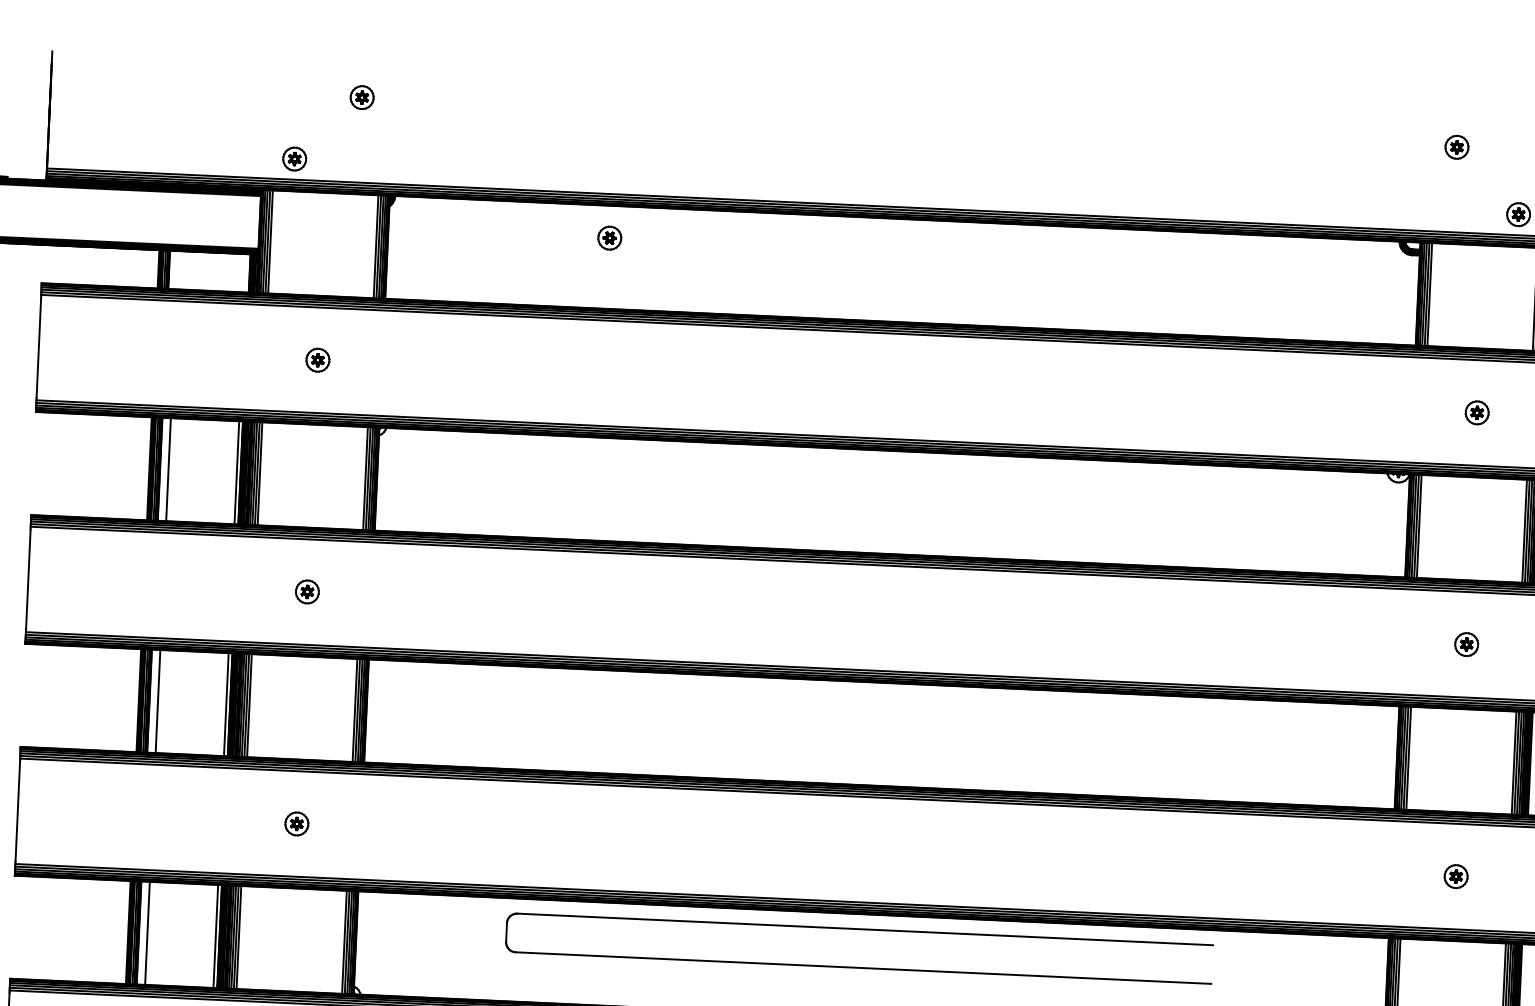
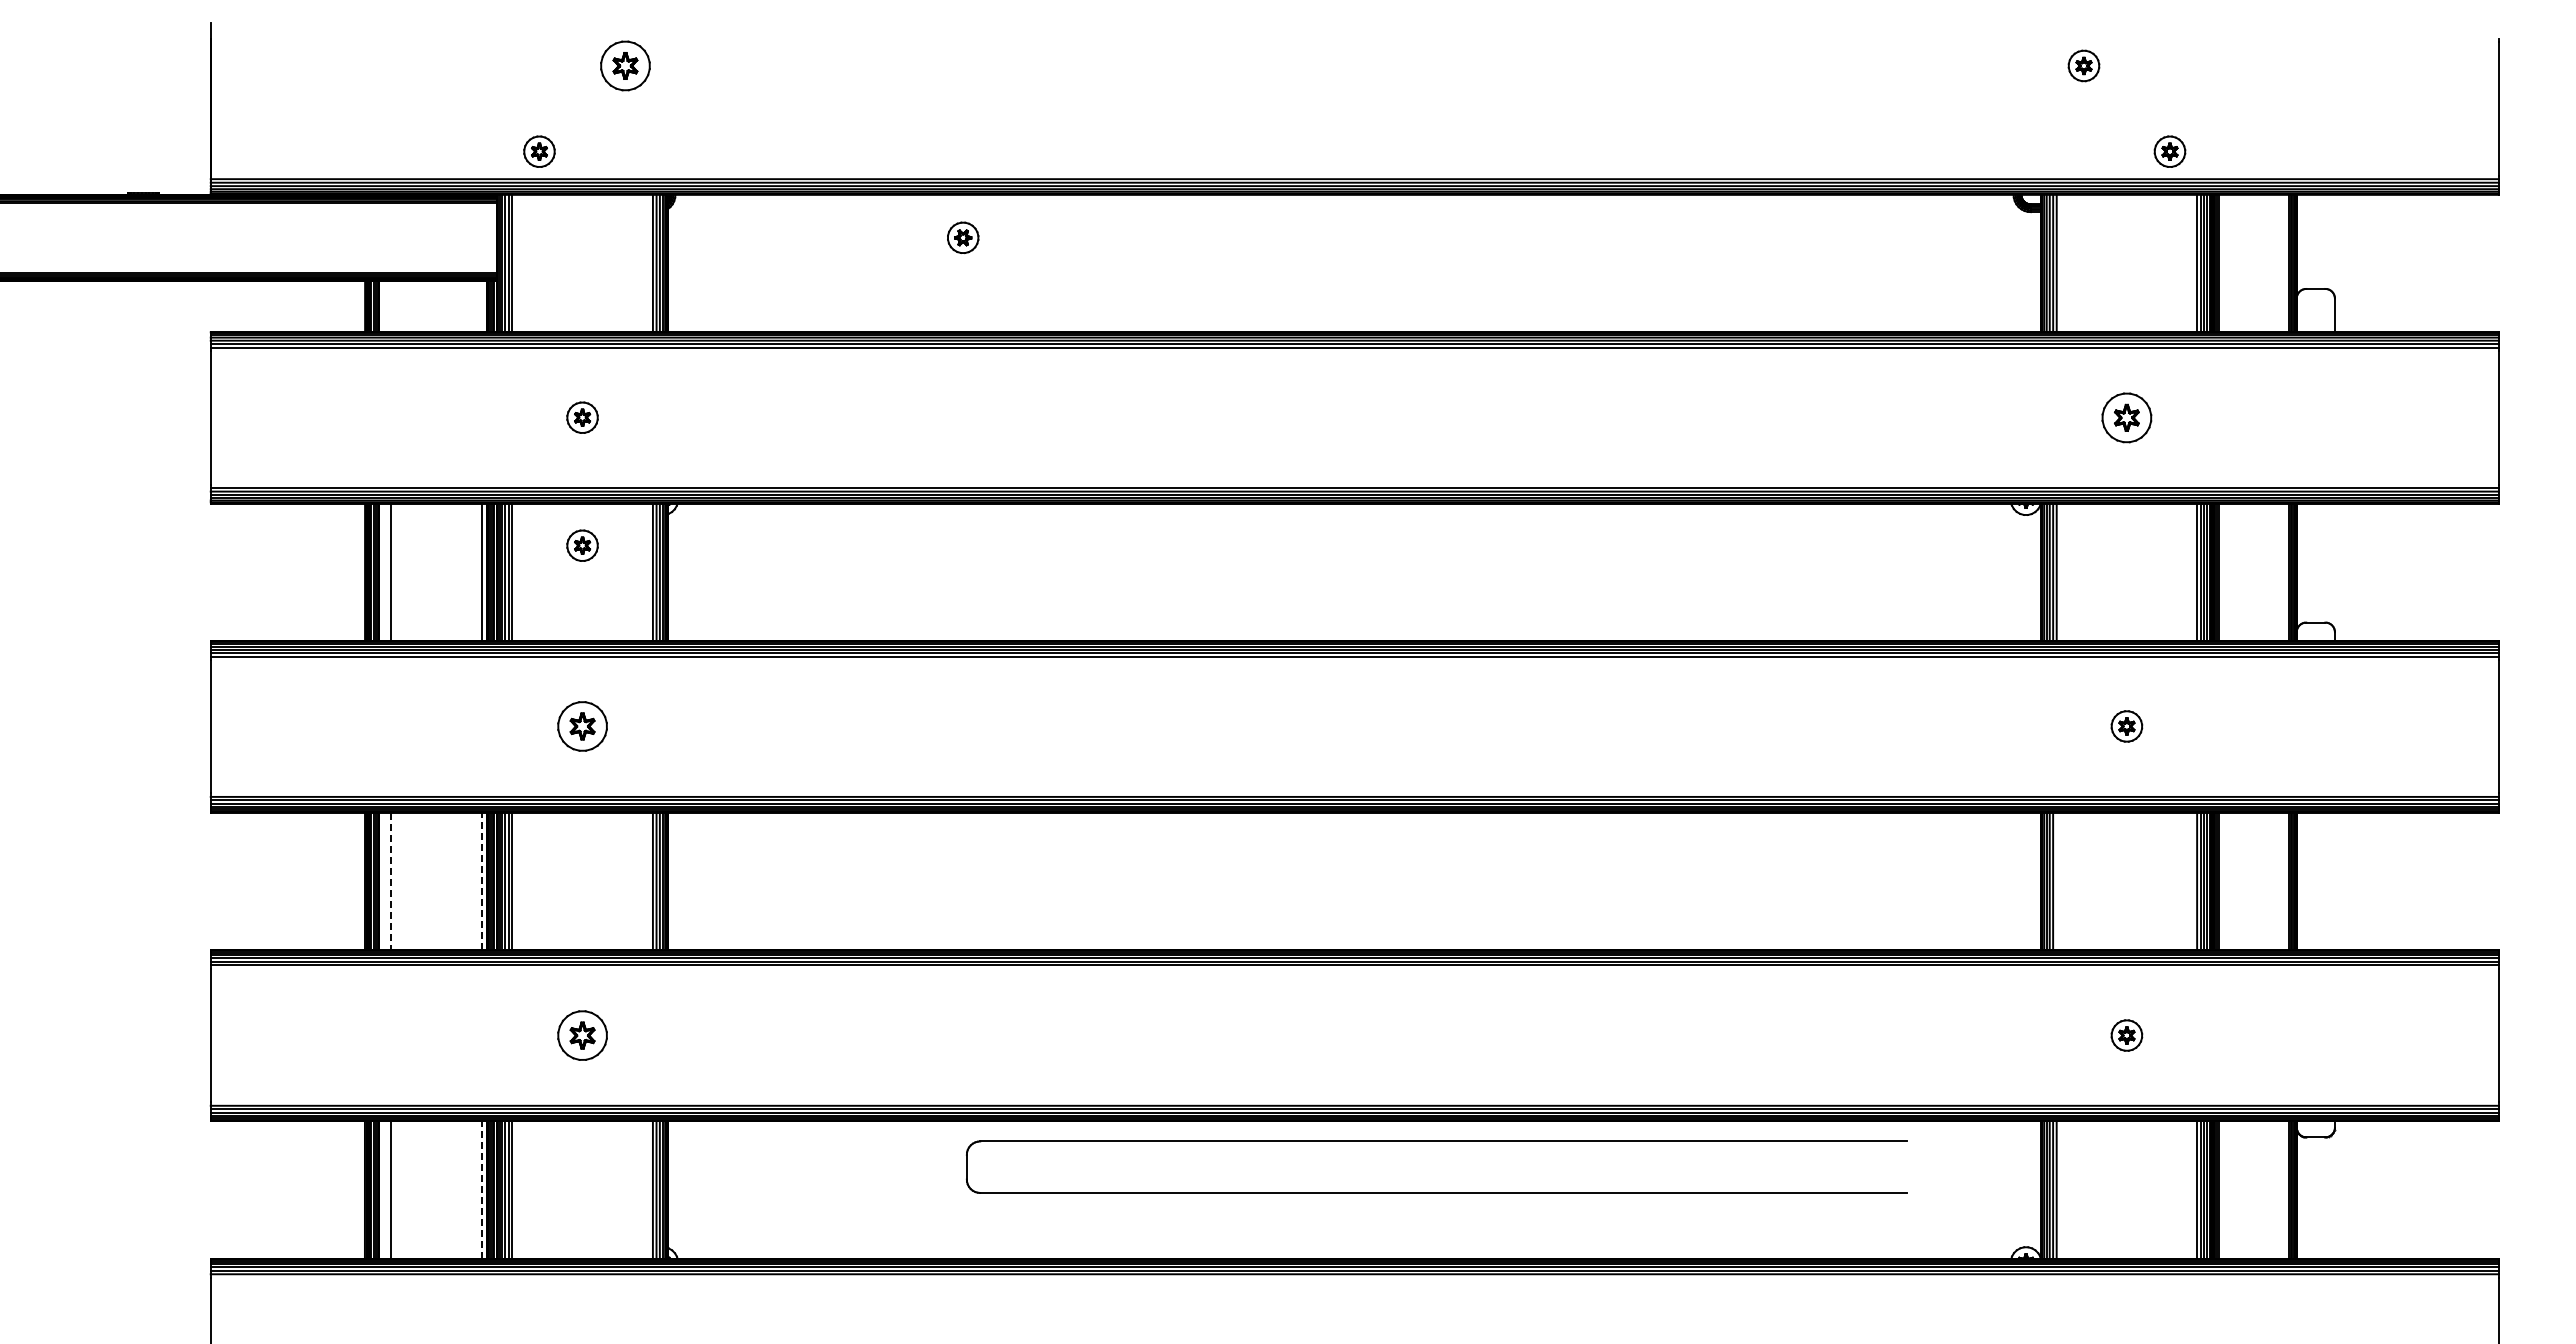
part: (362, 97) -> (625, 65), size x1.6
part: (1476, 412) -> (2126, 417), size x1.6
part: (313, 456) -> (582, 545), added
part: (307, 591) -> (582, 726), size x1.6
line: (157, 701) -> (390, 881), solid -> dashed
line: (226, 704) -> (481, 881), solid -> dashed
line: (1408, 757) -> (2056, 880), removed
part: (296, 823) -> (582, 1035), size x1.6
part: (859, 929) -> (1436, 1141), moved
line: (215, 936) -> (481, 1190), solid -> dashed

